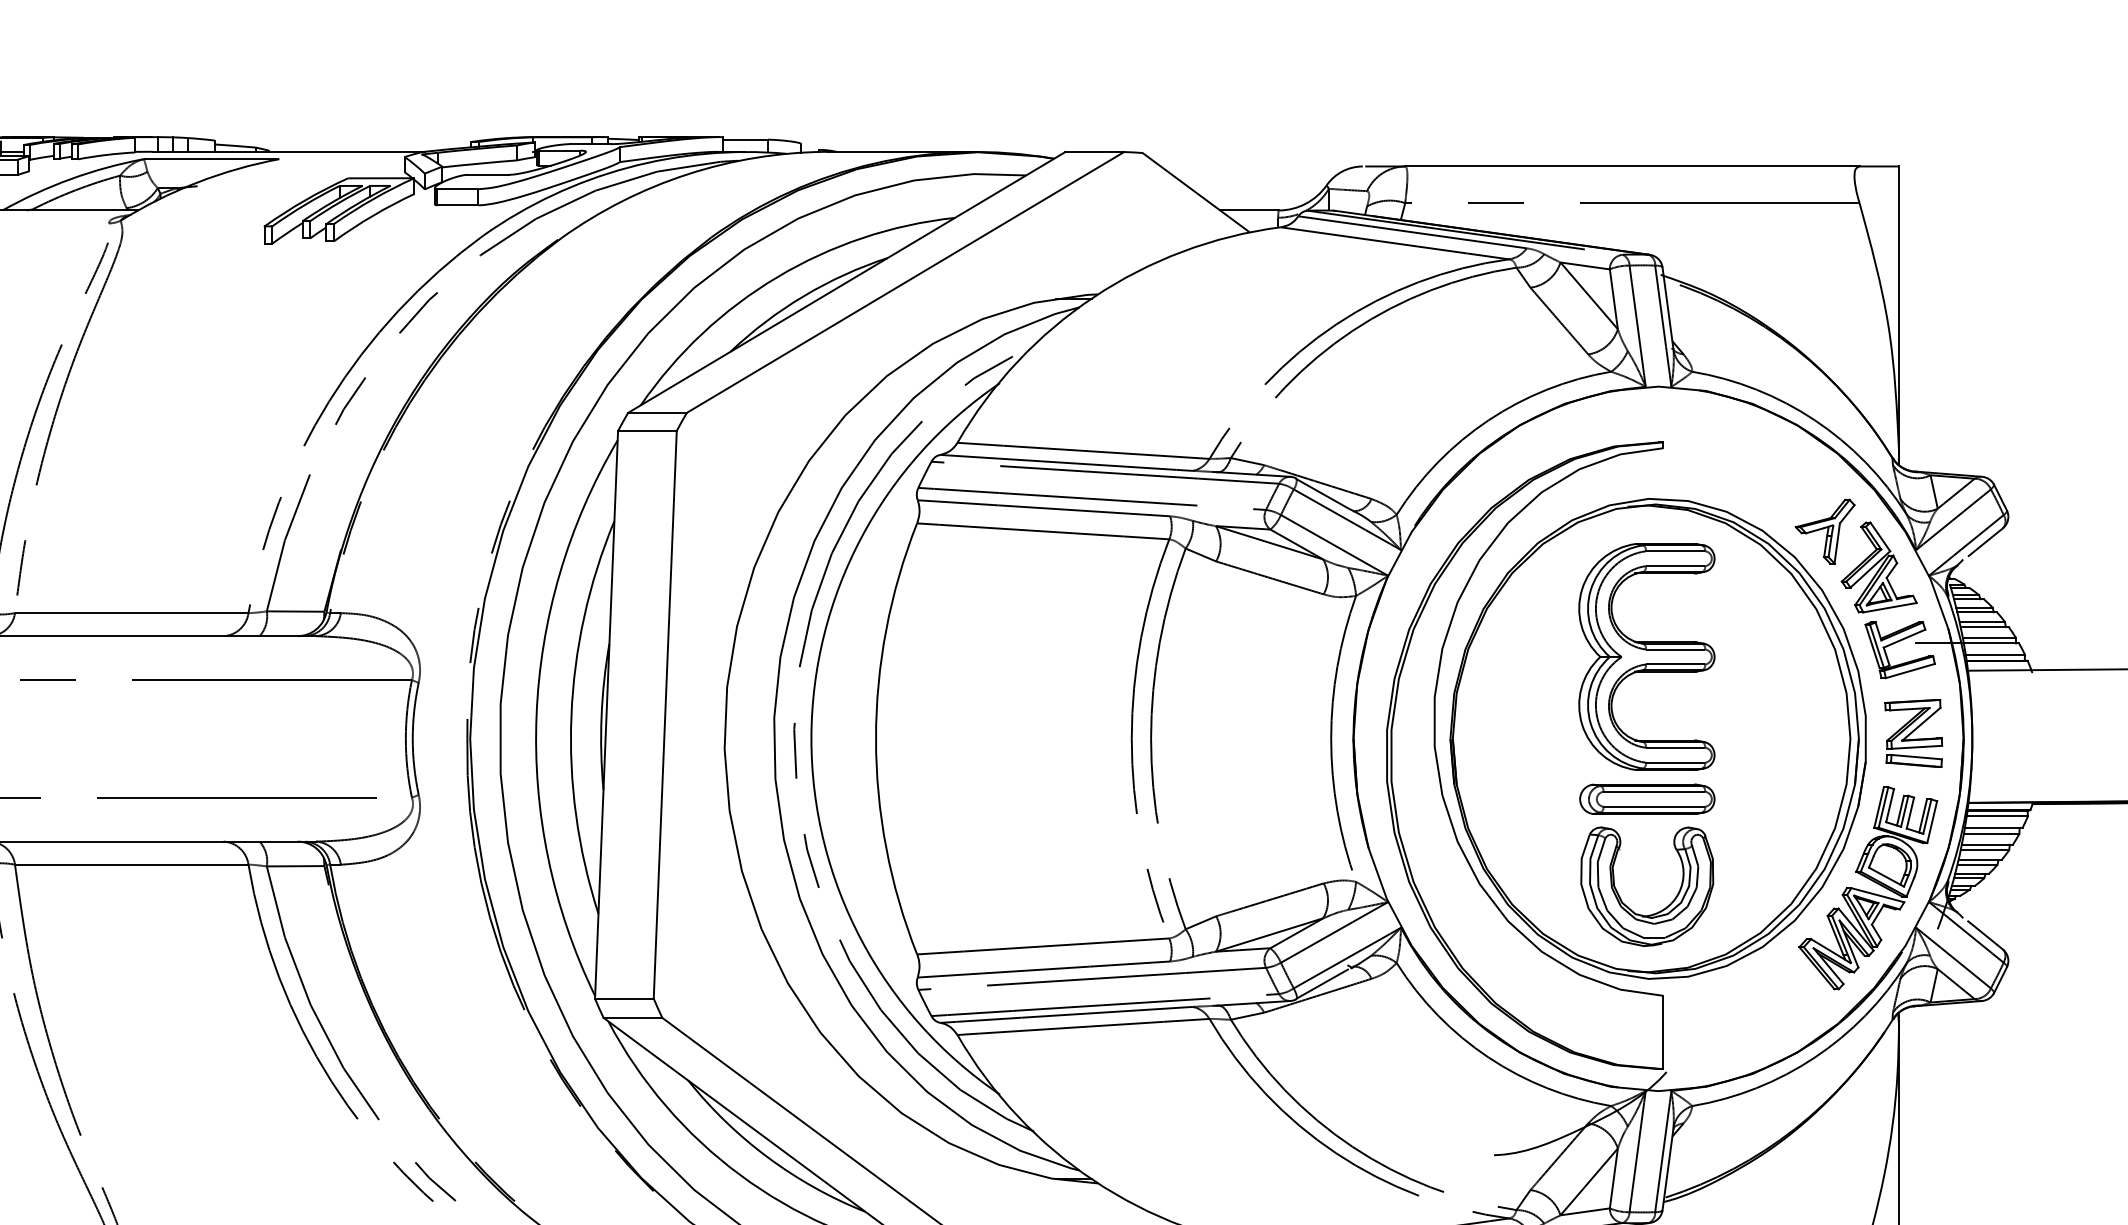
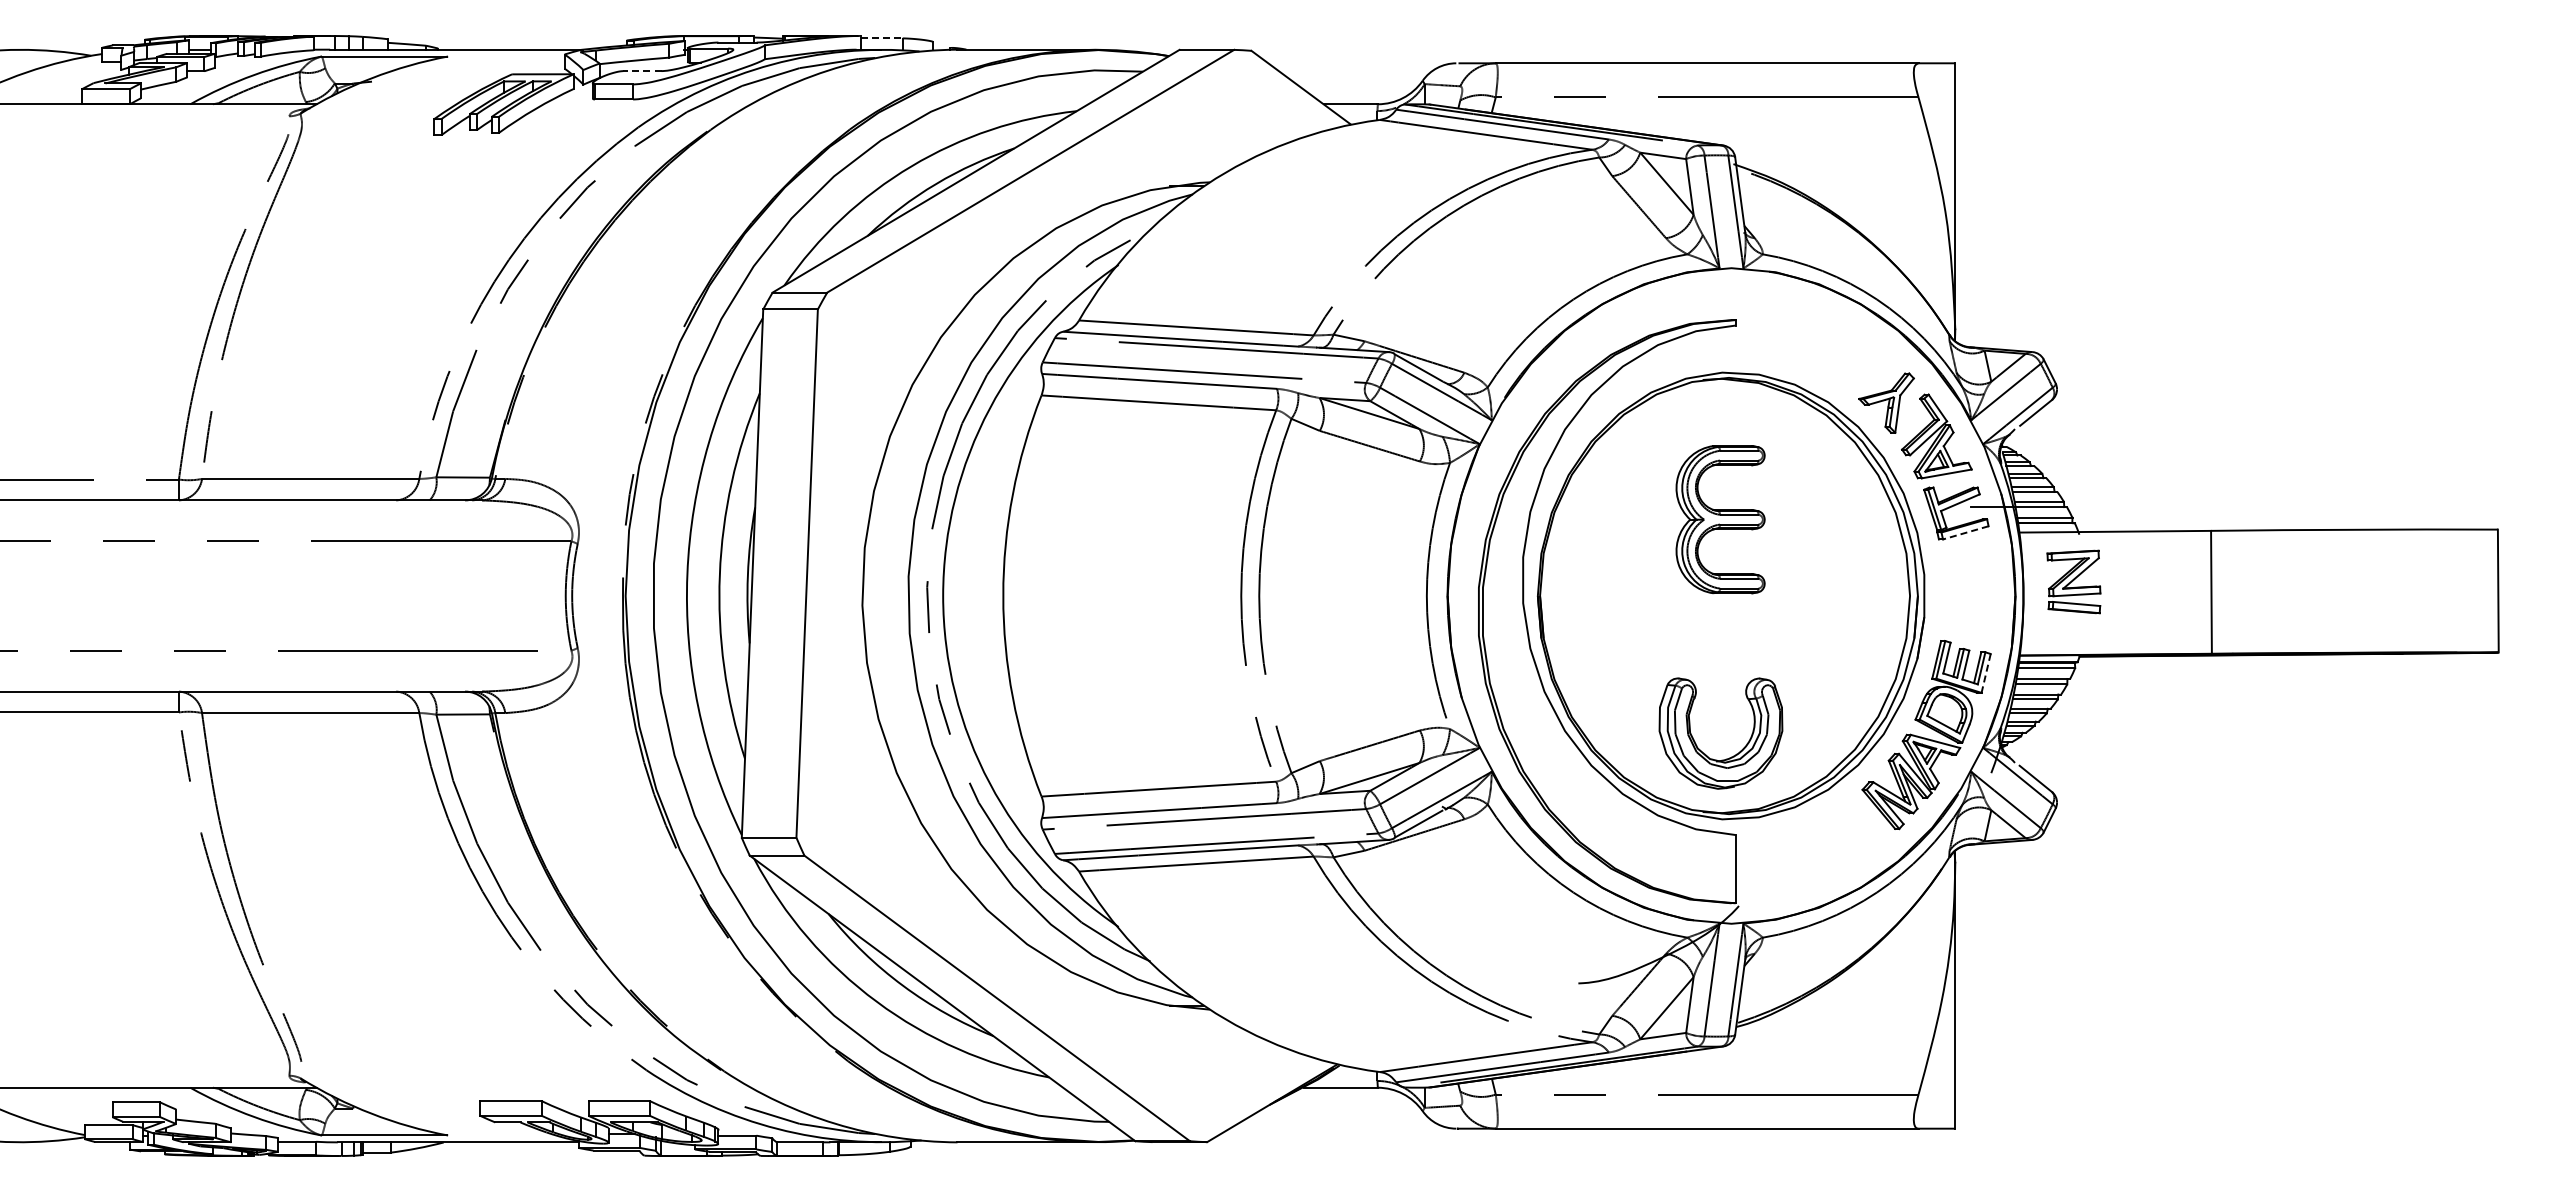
line: (745, 139) -> (881, 38), solid -> dashed
line: (487, 175) -> (641, 71), solid -> dashed
part: (1646, 656) -> (1720, 519), size x0.7
line: (1910, 670) -> (1965, 532), solid -> dashed
part: (1913, 732) -> (2073, 581), moved
part: (1646, 798) -> (1720, 651), removed
line: (1932, 822) -> (1986, 673), solid -> dashed

